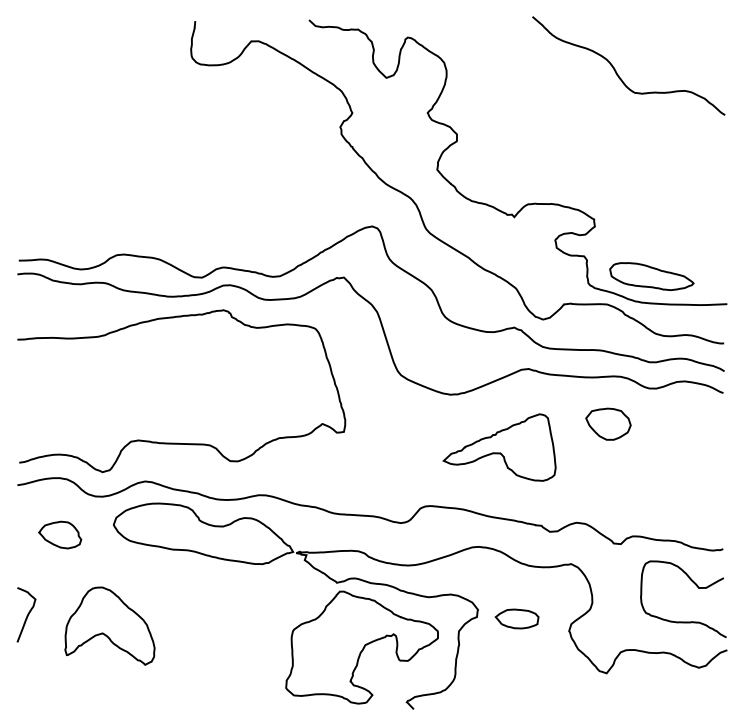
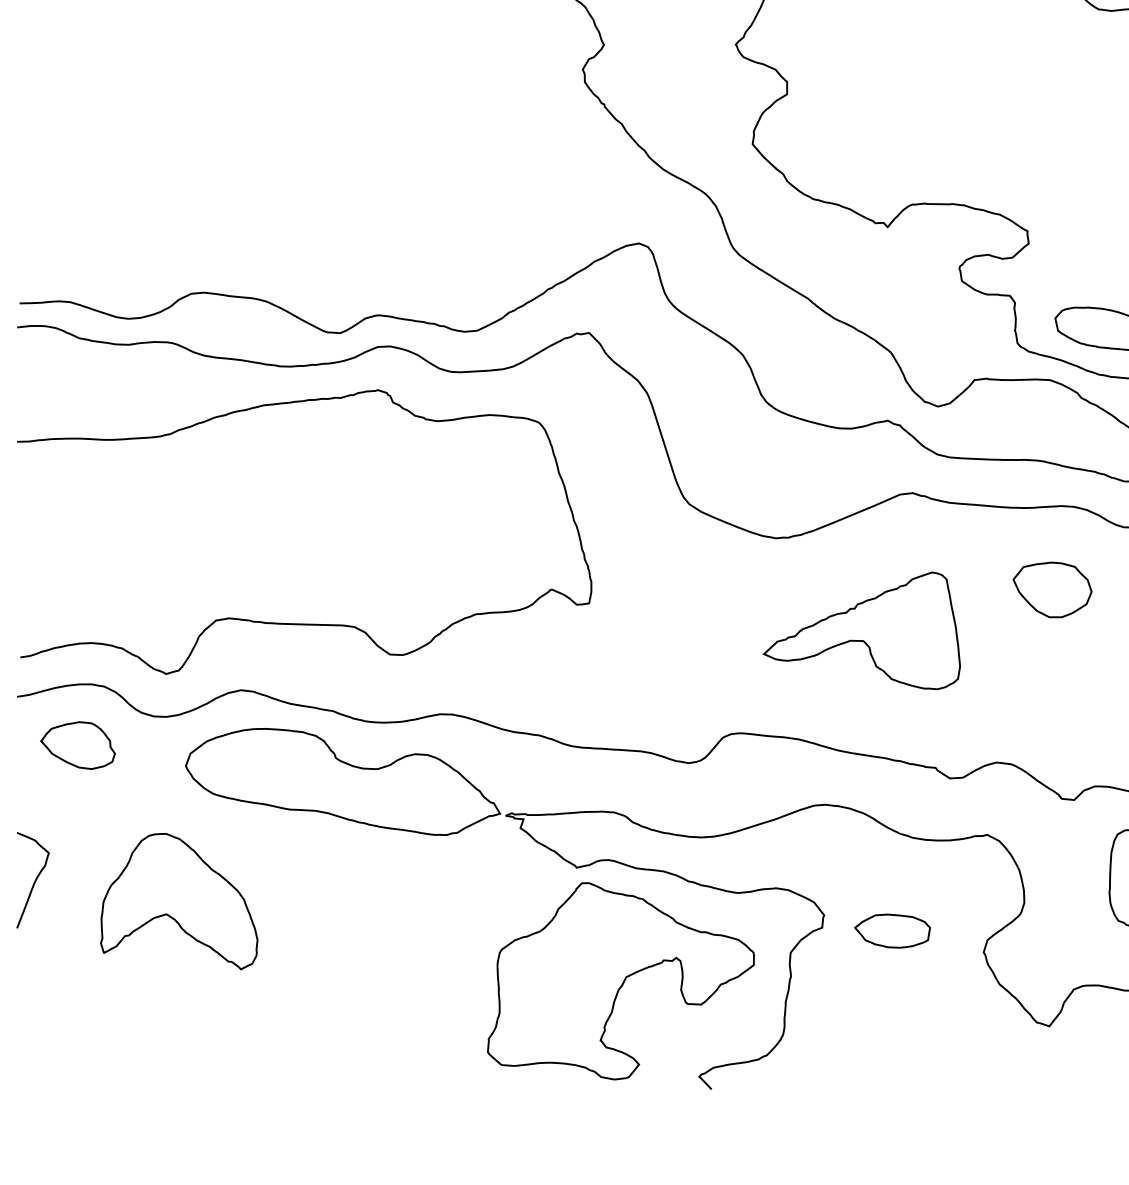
part: (60, 534) -> (78, 744), moved
curve: (27, 614) -> (34, 879), moved
part: (109, 625) -> (178, 900), moved

